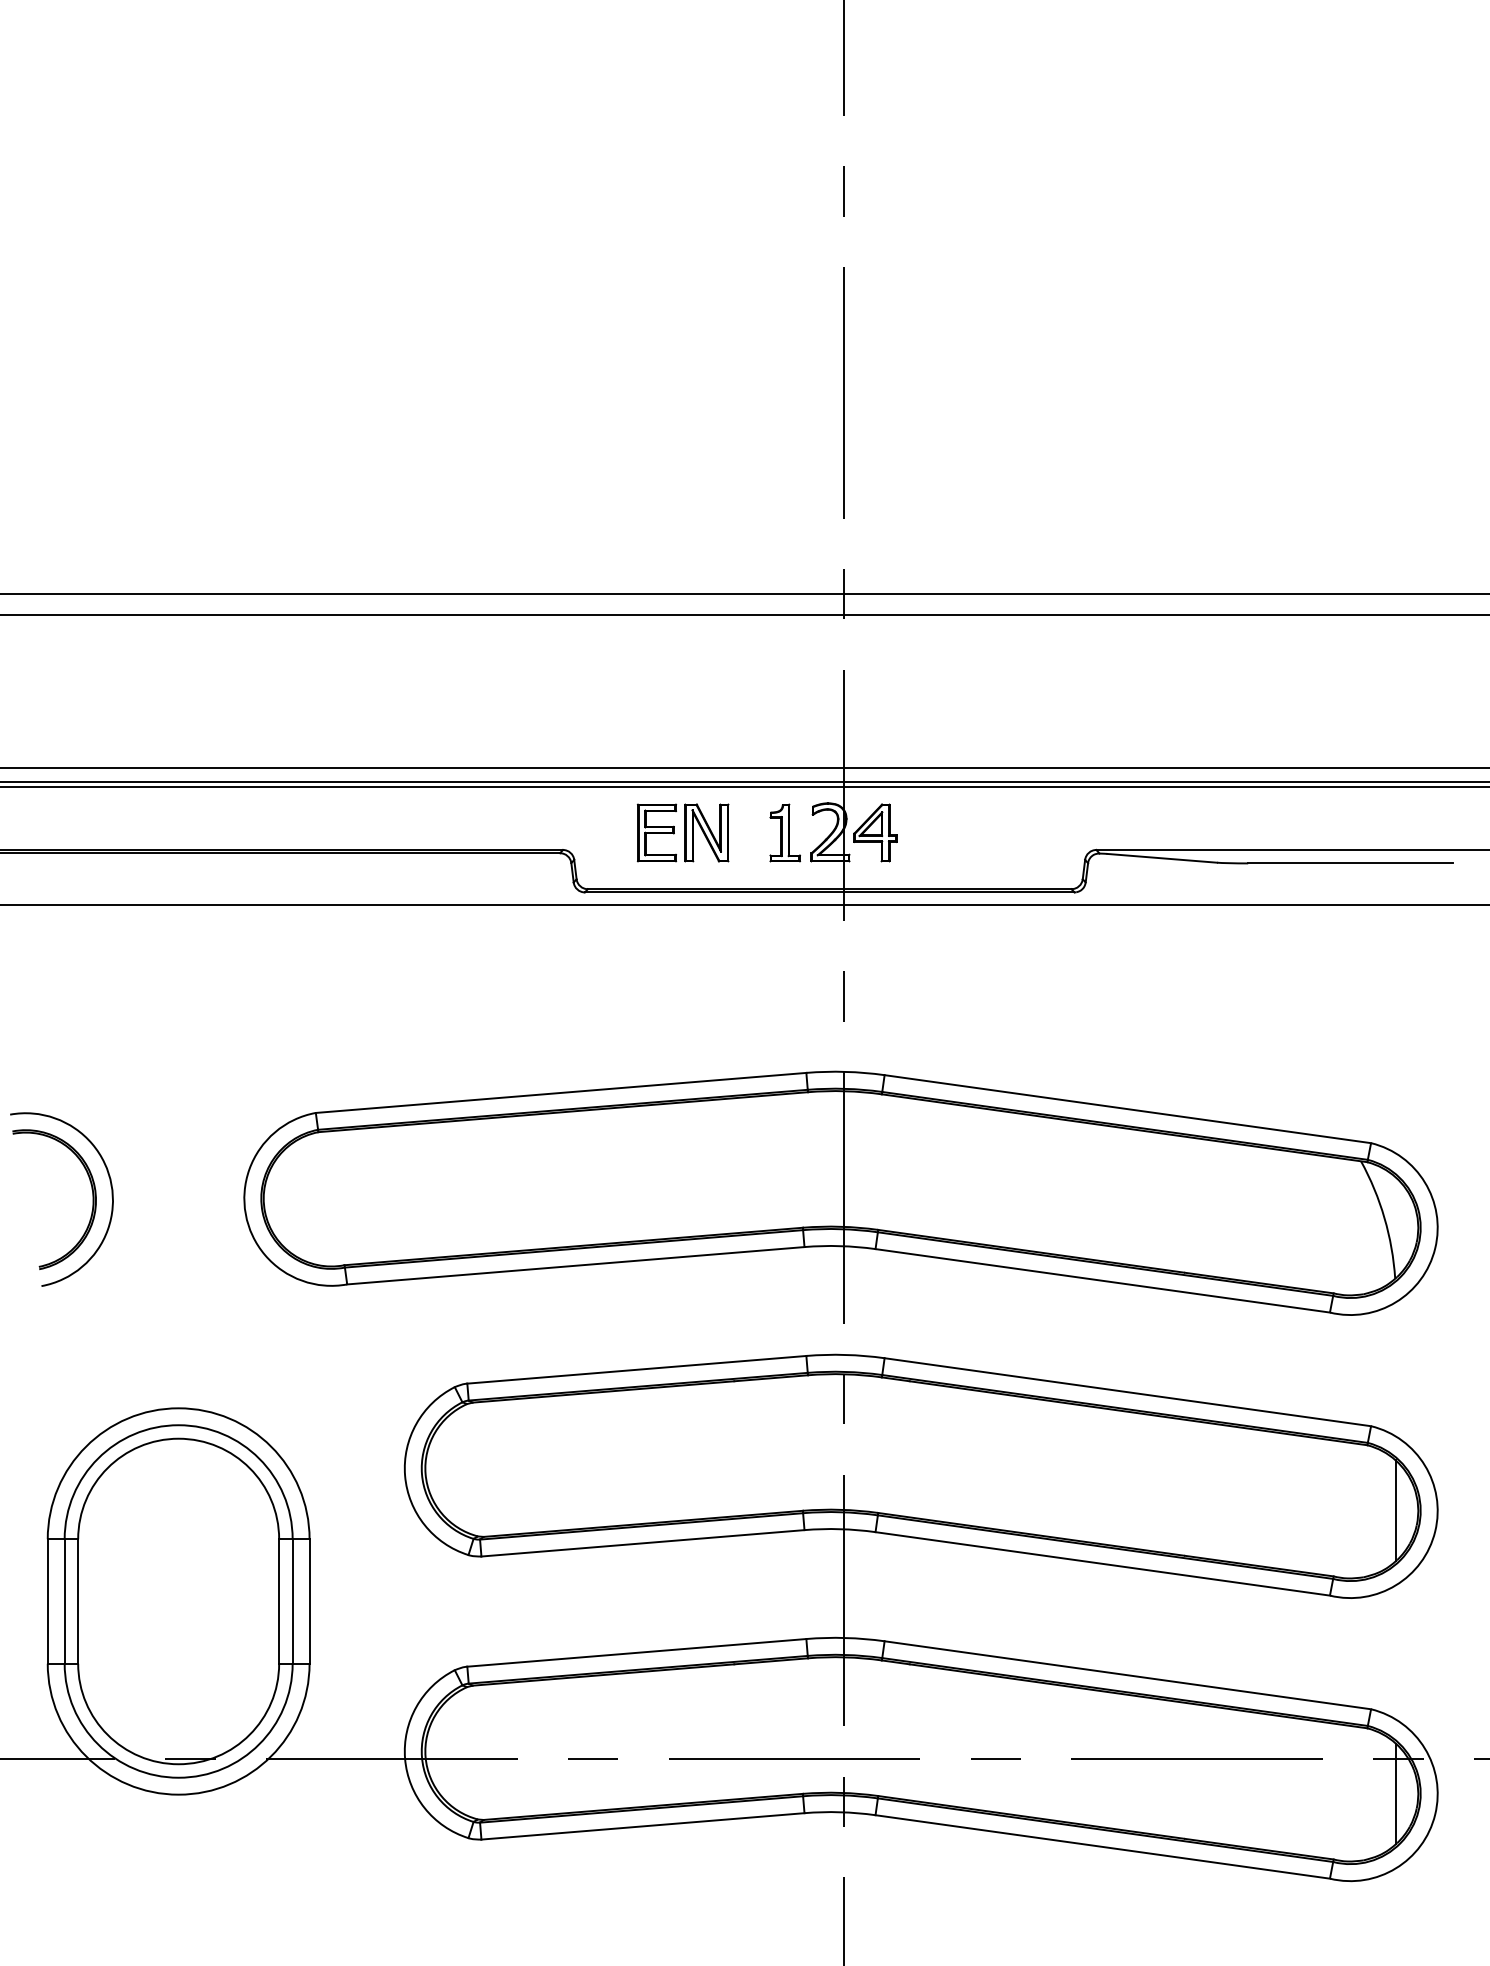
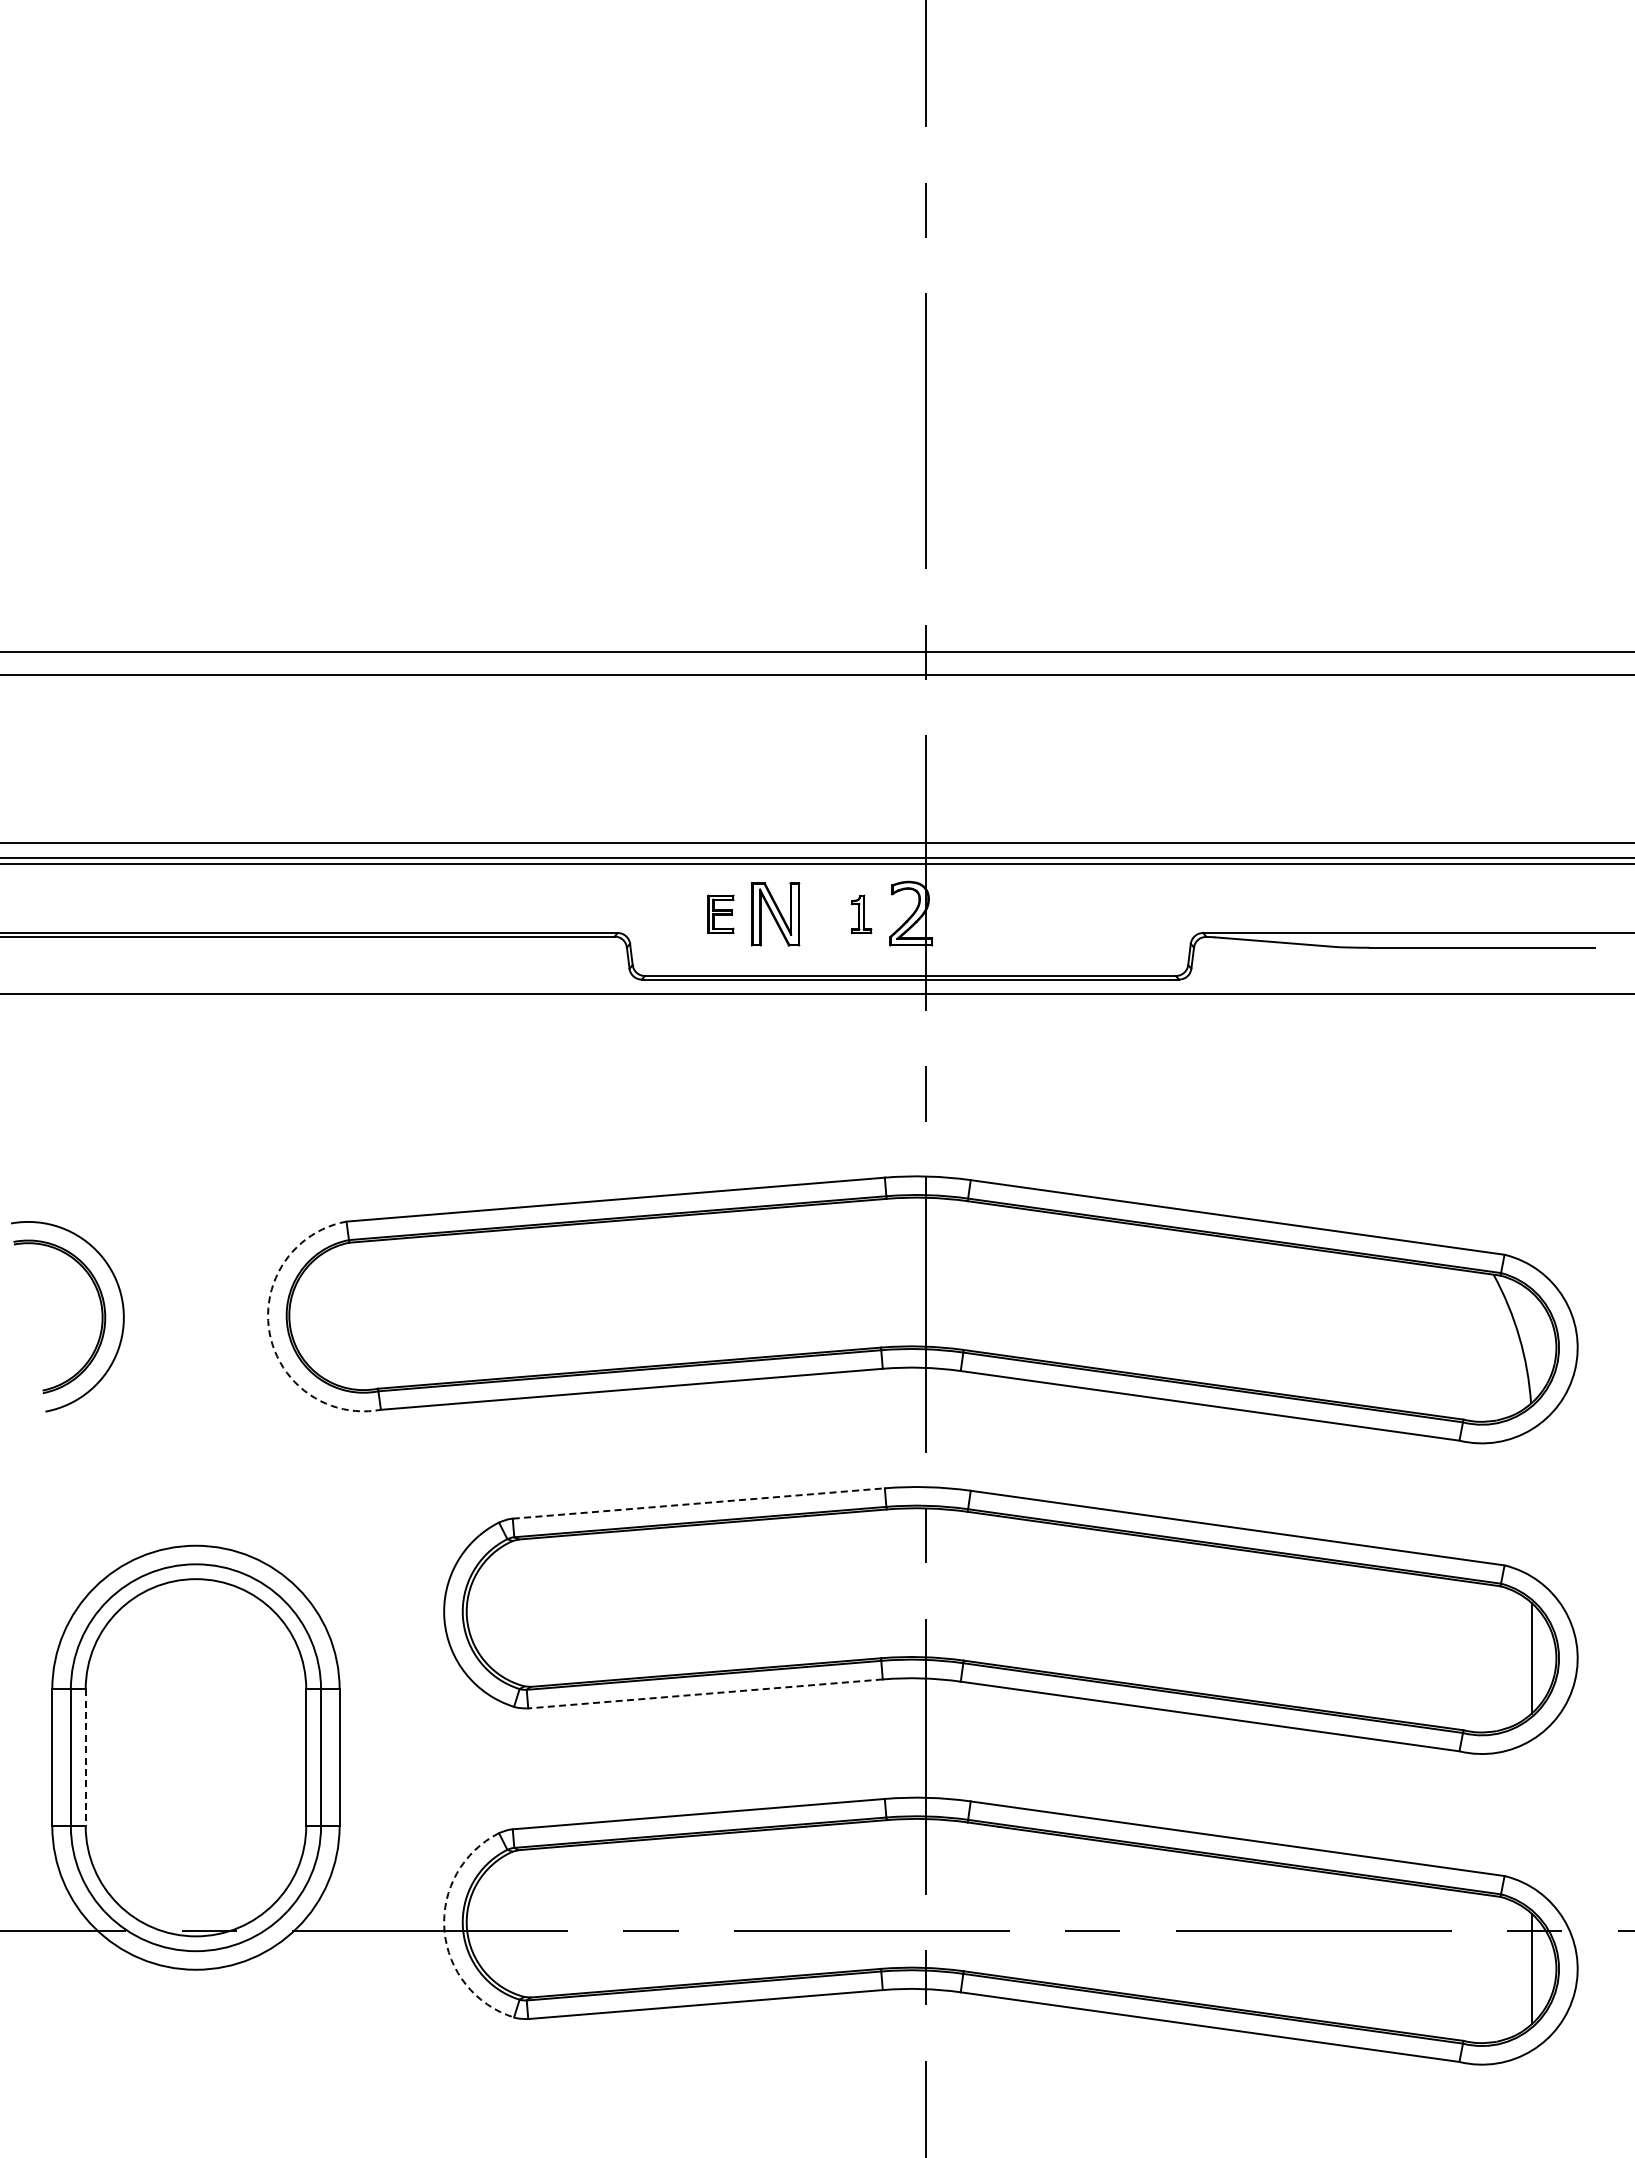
part: (656, 833) -> (720, 914), size x0.6
part: (785, 833) -> (861, 914), size x0.6
part: (875, 833) -> (960, 914), removed
arc: (245, 1213) -> (269, 1332), solid -> dashed
line: (636, 1369) -> (698, 1503), solid -> dashed
line: (642, 1542) -> (705, 1693), solid -> dashed
line: (78, 1602) -> (85, 1758), solid -> dashed
arc: (405, 1758) -> (444, 1930), solid -> dashed

